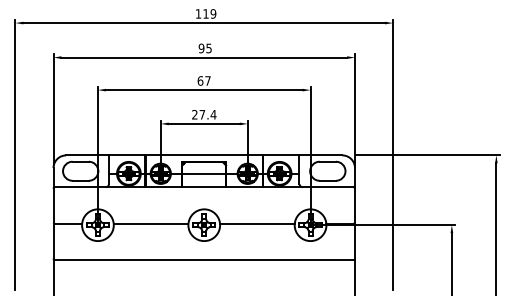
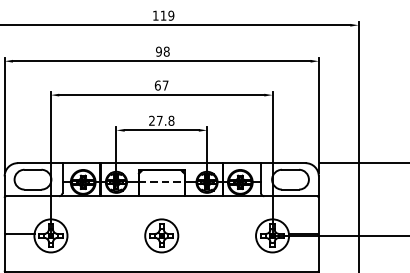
text: (208, 48) -> (166, 51), 95 -> 98
text: (213, 114) -> (171, 120), 27.4 -> 27.8
line: (204, 173) -> (162, 182), solid -> dashed
line: (150, 223) -> (105, 234), removed
line: (257, 223) -> (217, 234), removed

